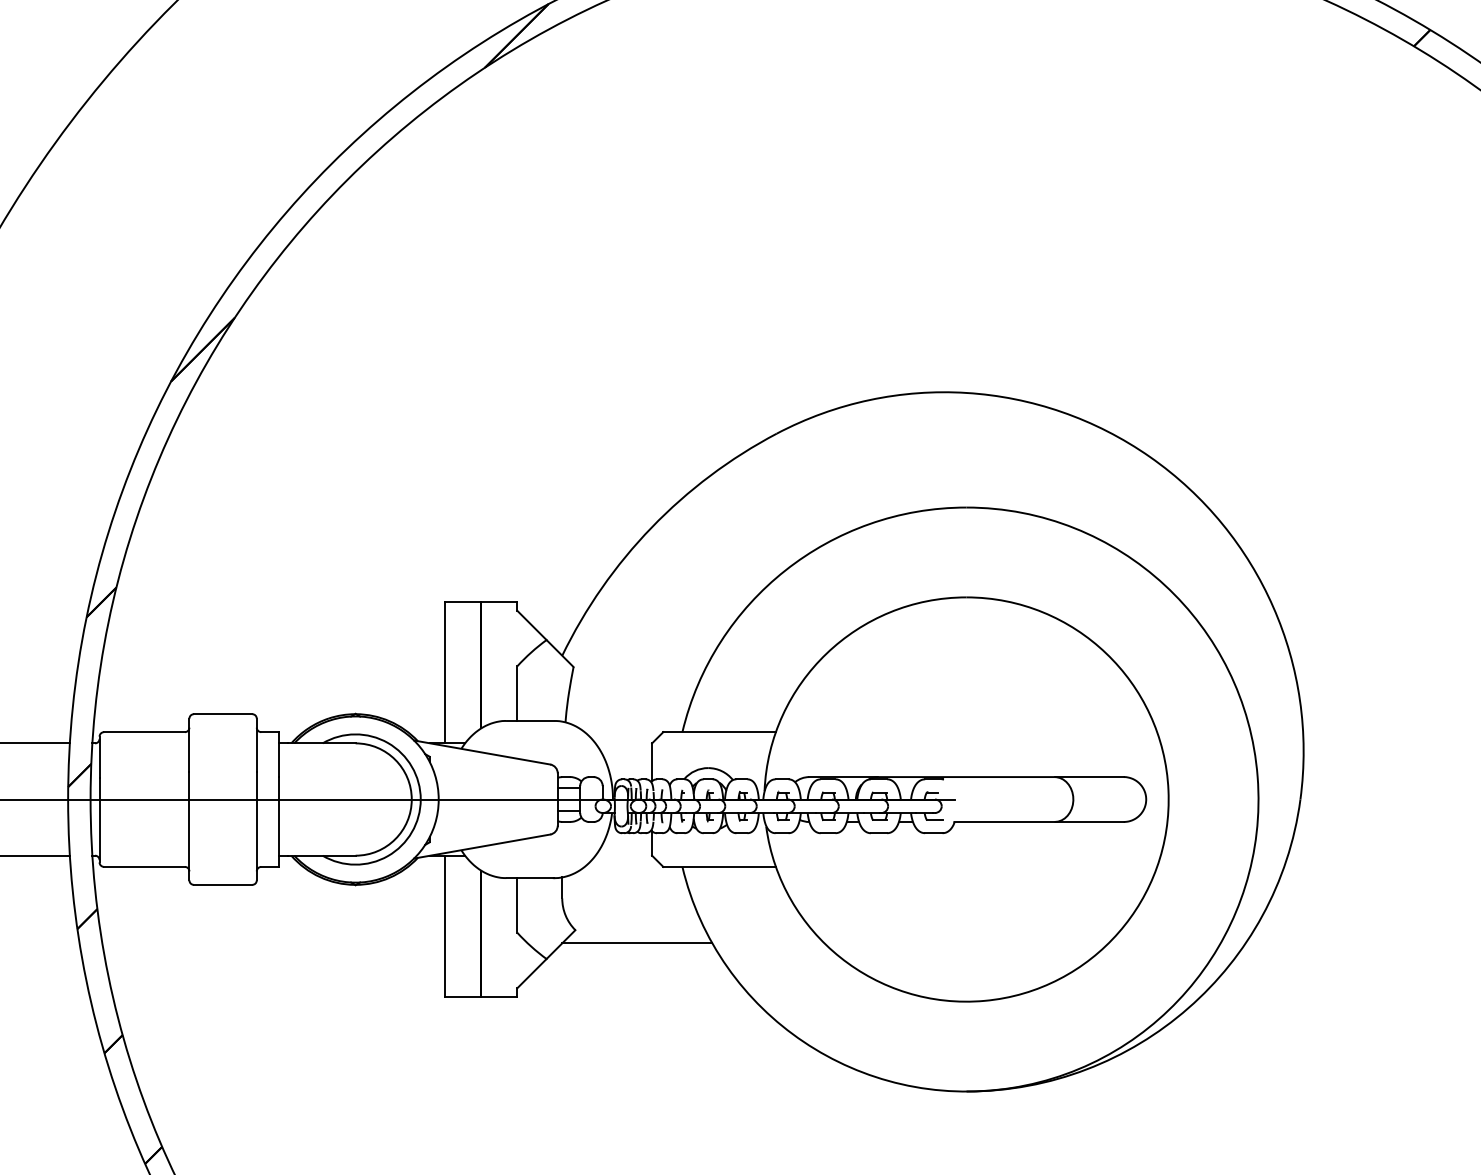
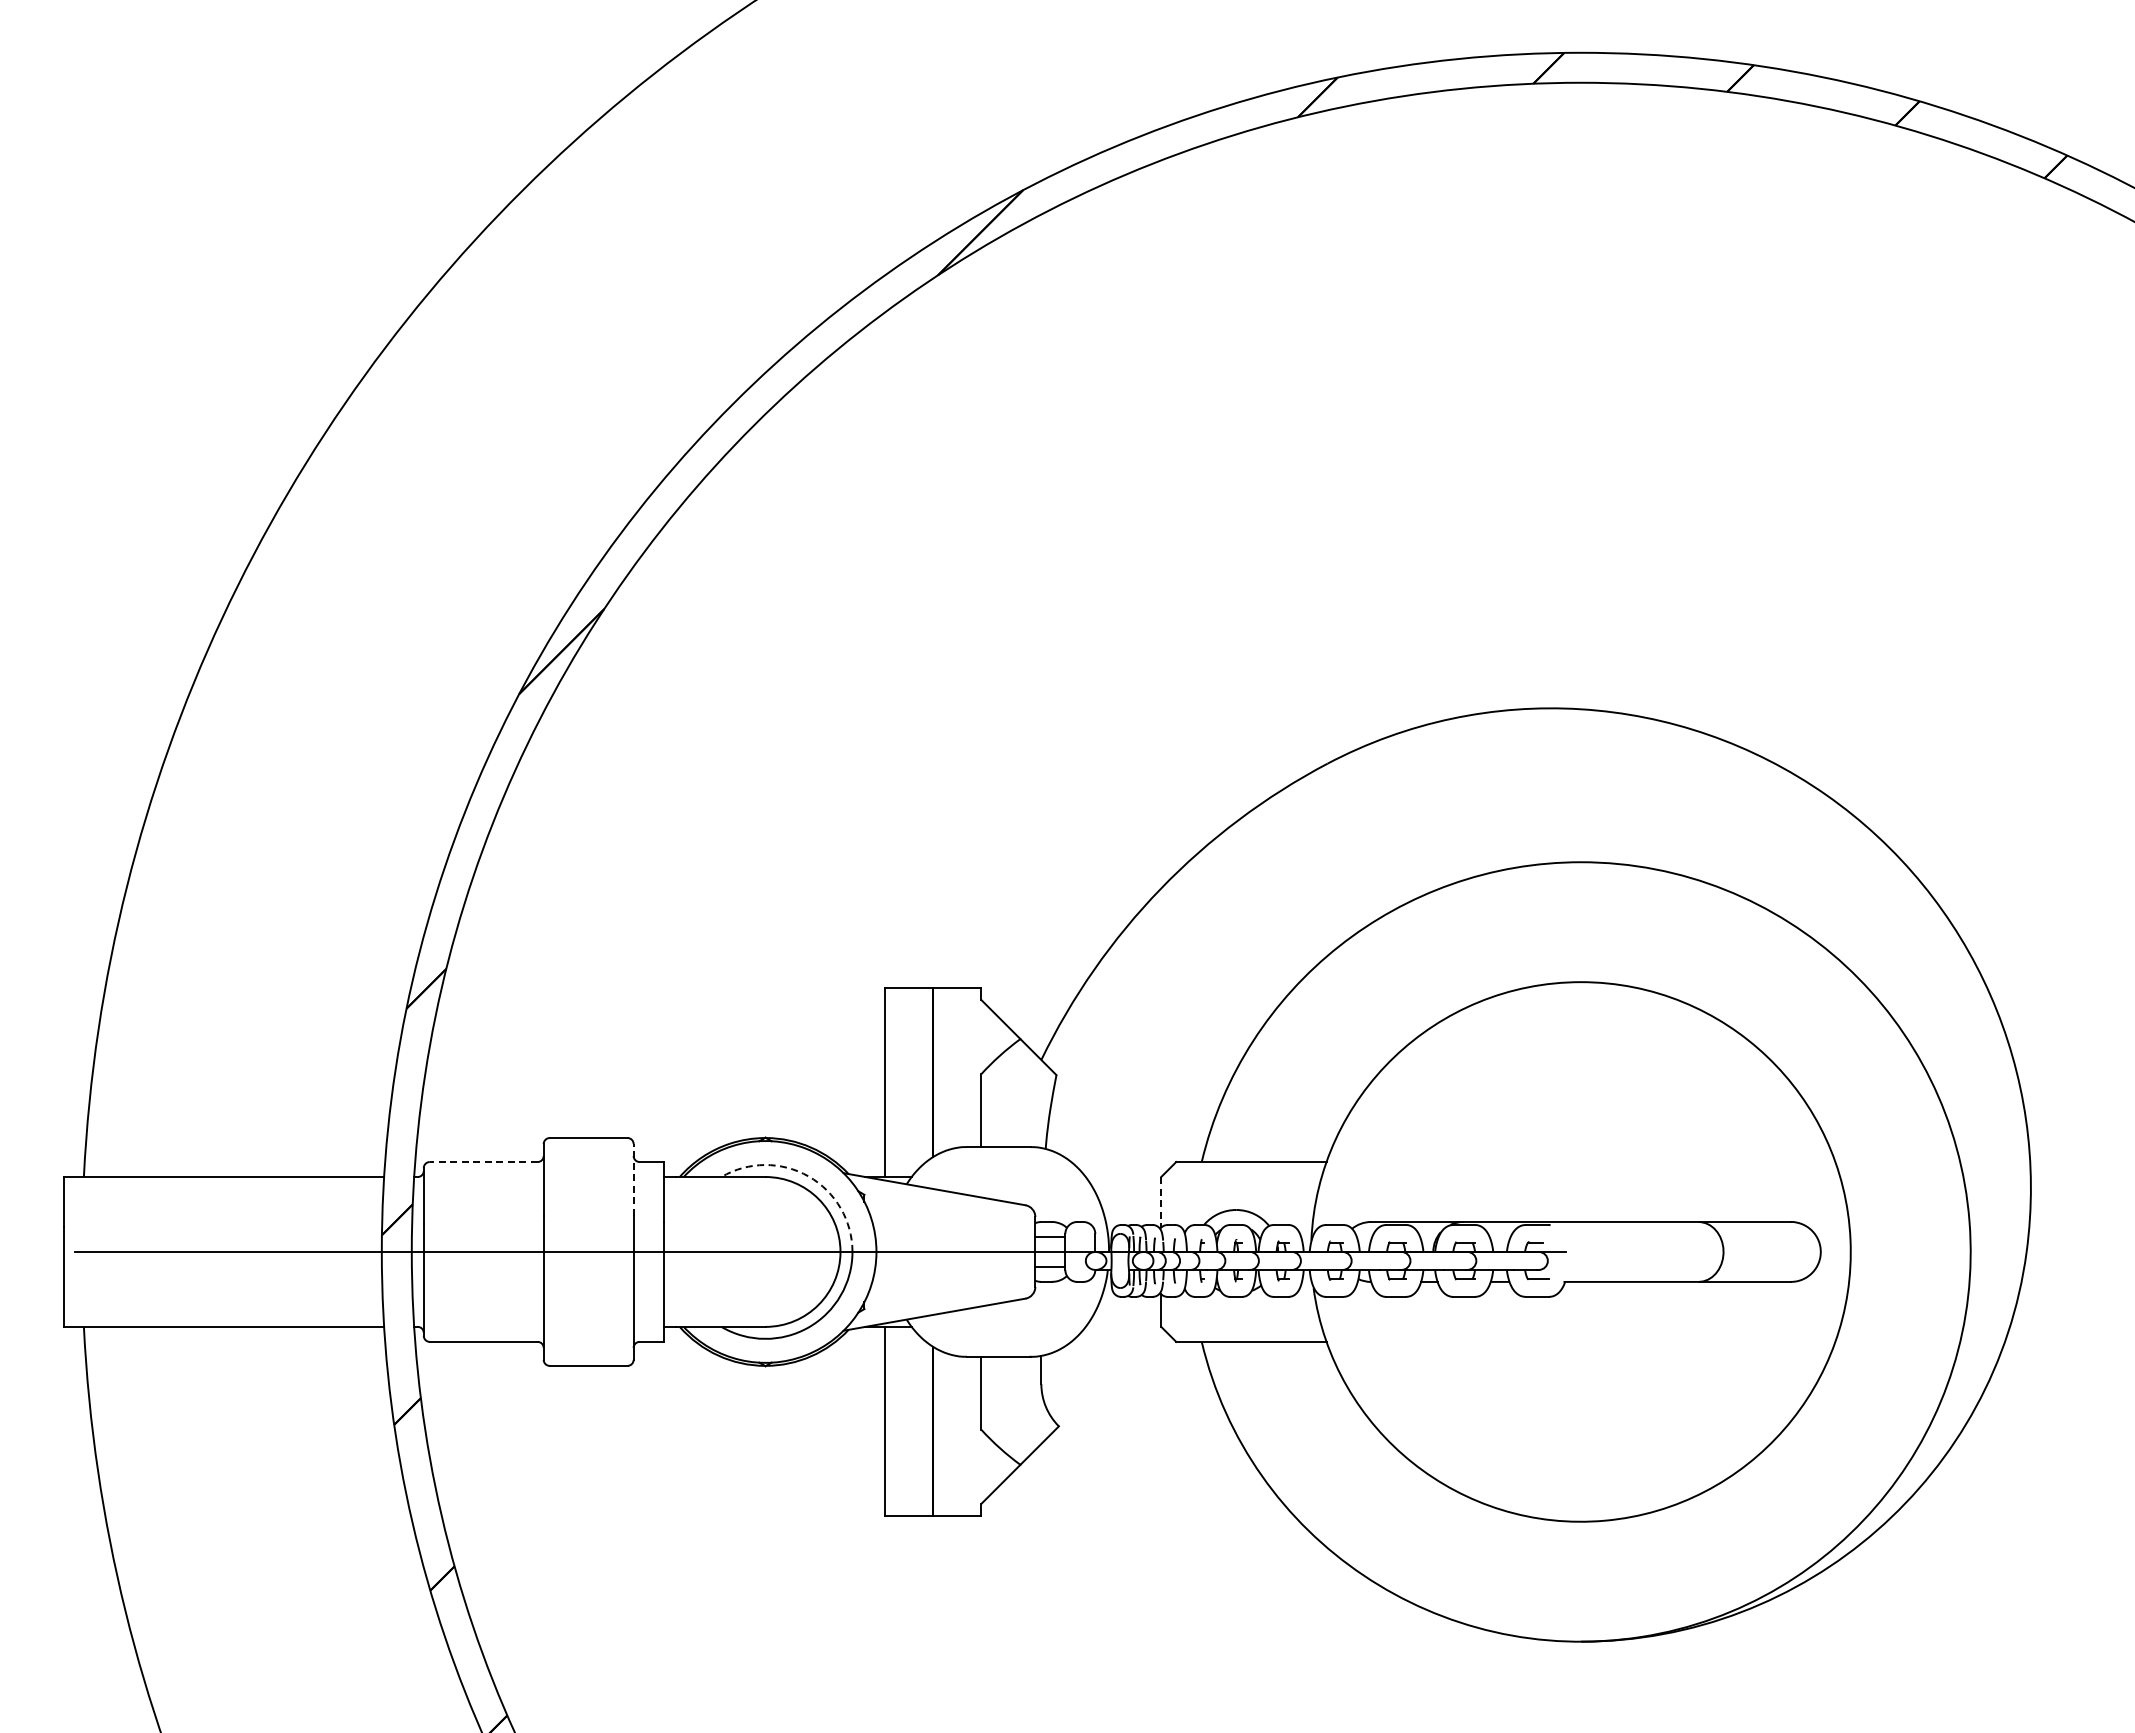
line: (144, 732) -> (483, 1162), solid -> dashed
arc: (387, 743) -> (808, 1176), solid -> dashed
line: (256, 745) -> (633, 1179), solid -> dashed
line: (652, 762) -> (1161, 1202), solid -> dashed
line: (637, 943) -> (1141, 1443), removed

